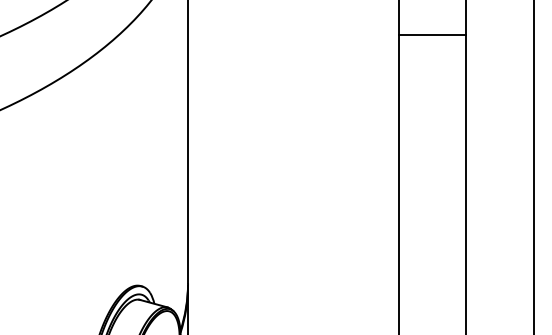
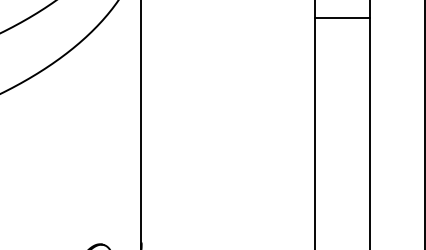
line: (432, 34) -> (342, 17), moved

